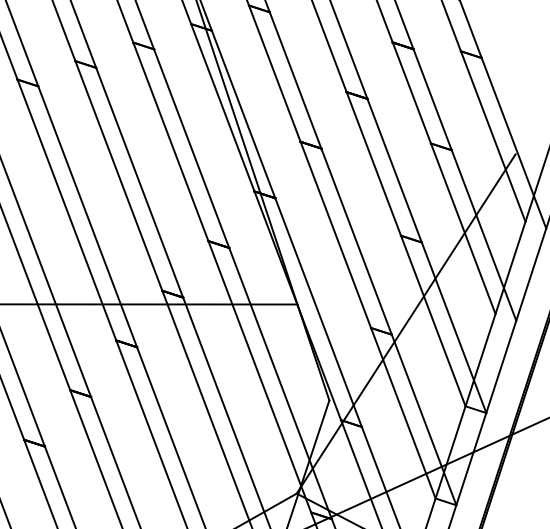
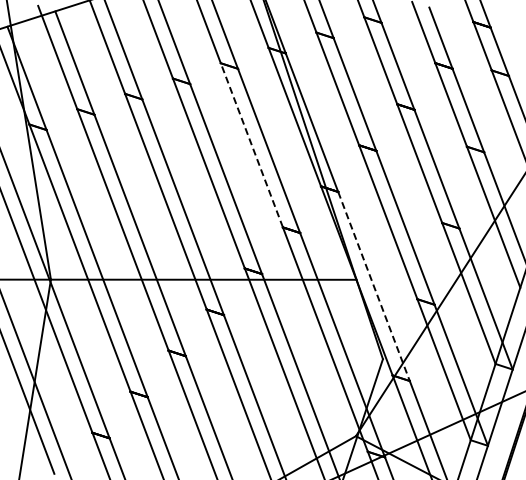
line: (170, 142) -> (251, 145), solid -> dashed
line: (319, 312) -> (374, 286), solid -> dashed

